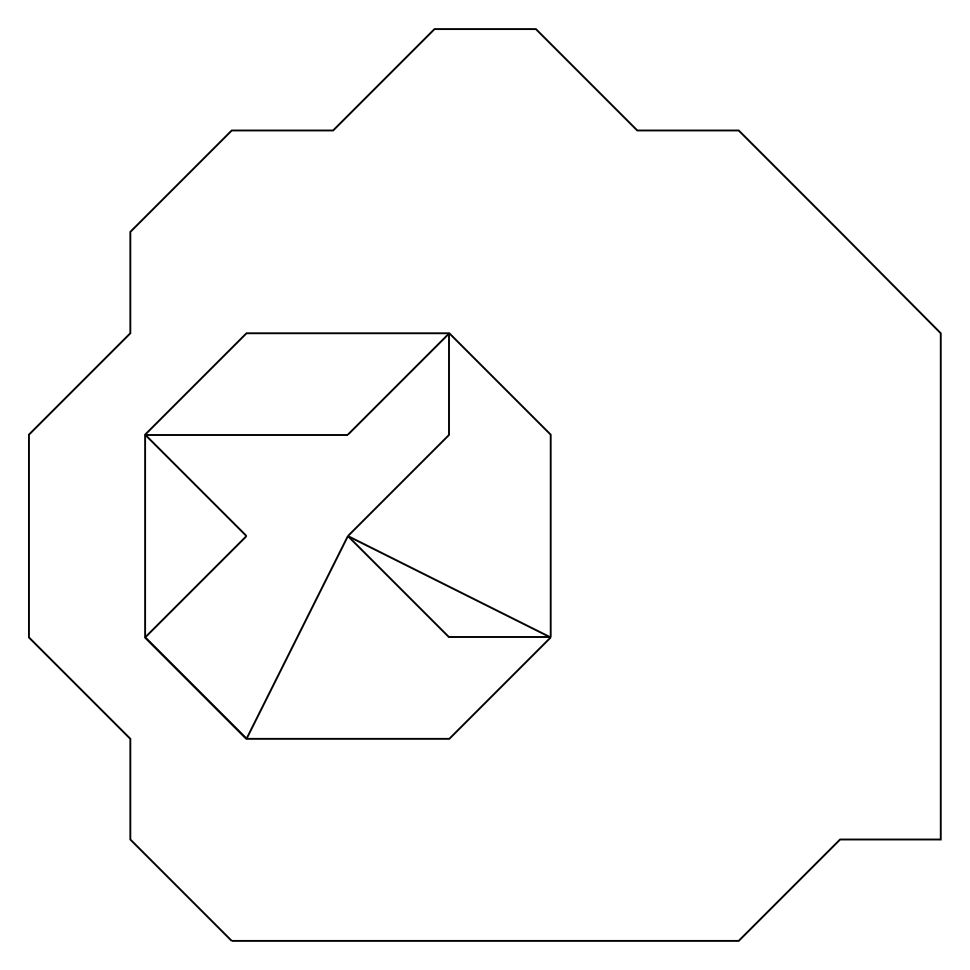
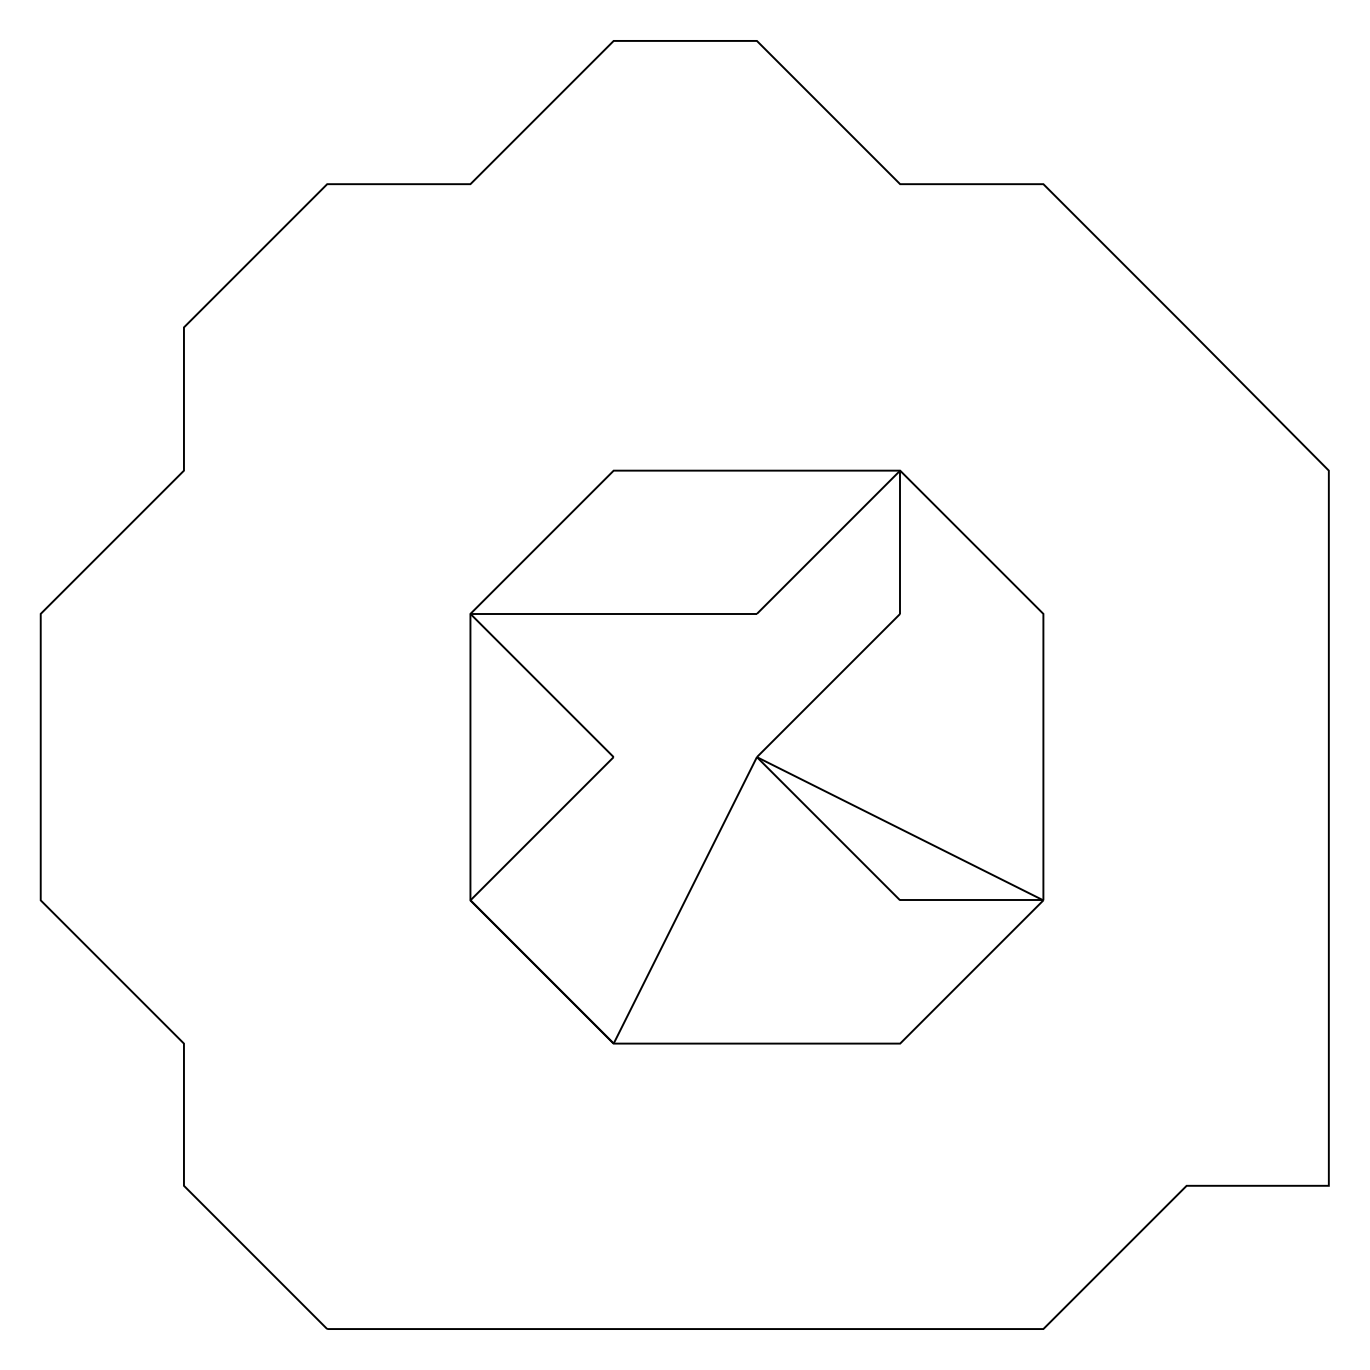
part: (347, 535) -> (756, 756), moved

